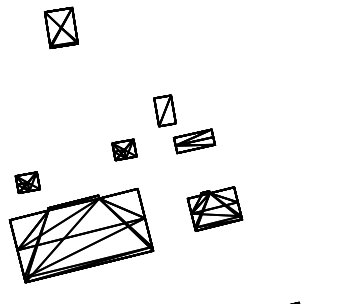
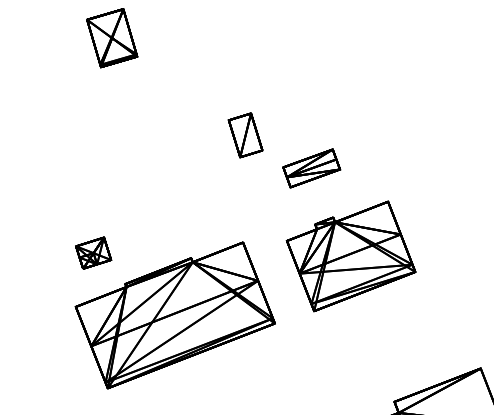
part: (164, 110) -> (245, 135), moved
part: (124, 149) -> (218, 191), removed
part: (214, 209) -> (350, 256), size x1.67

